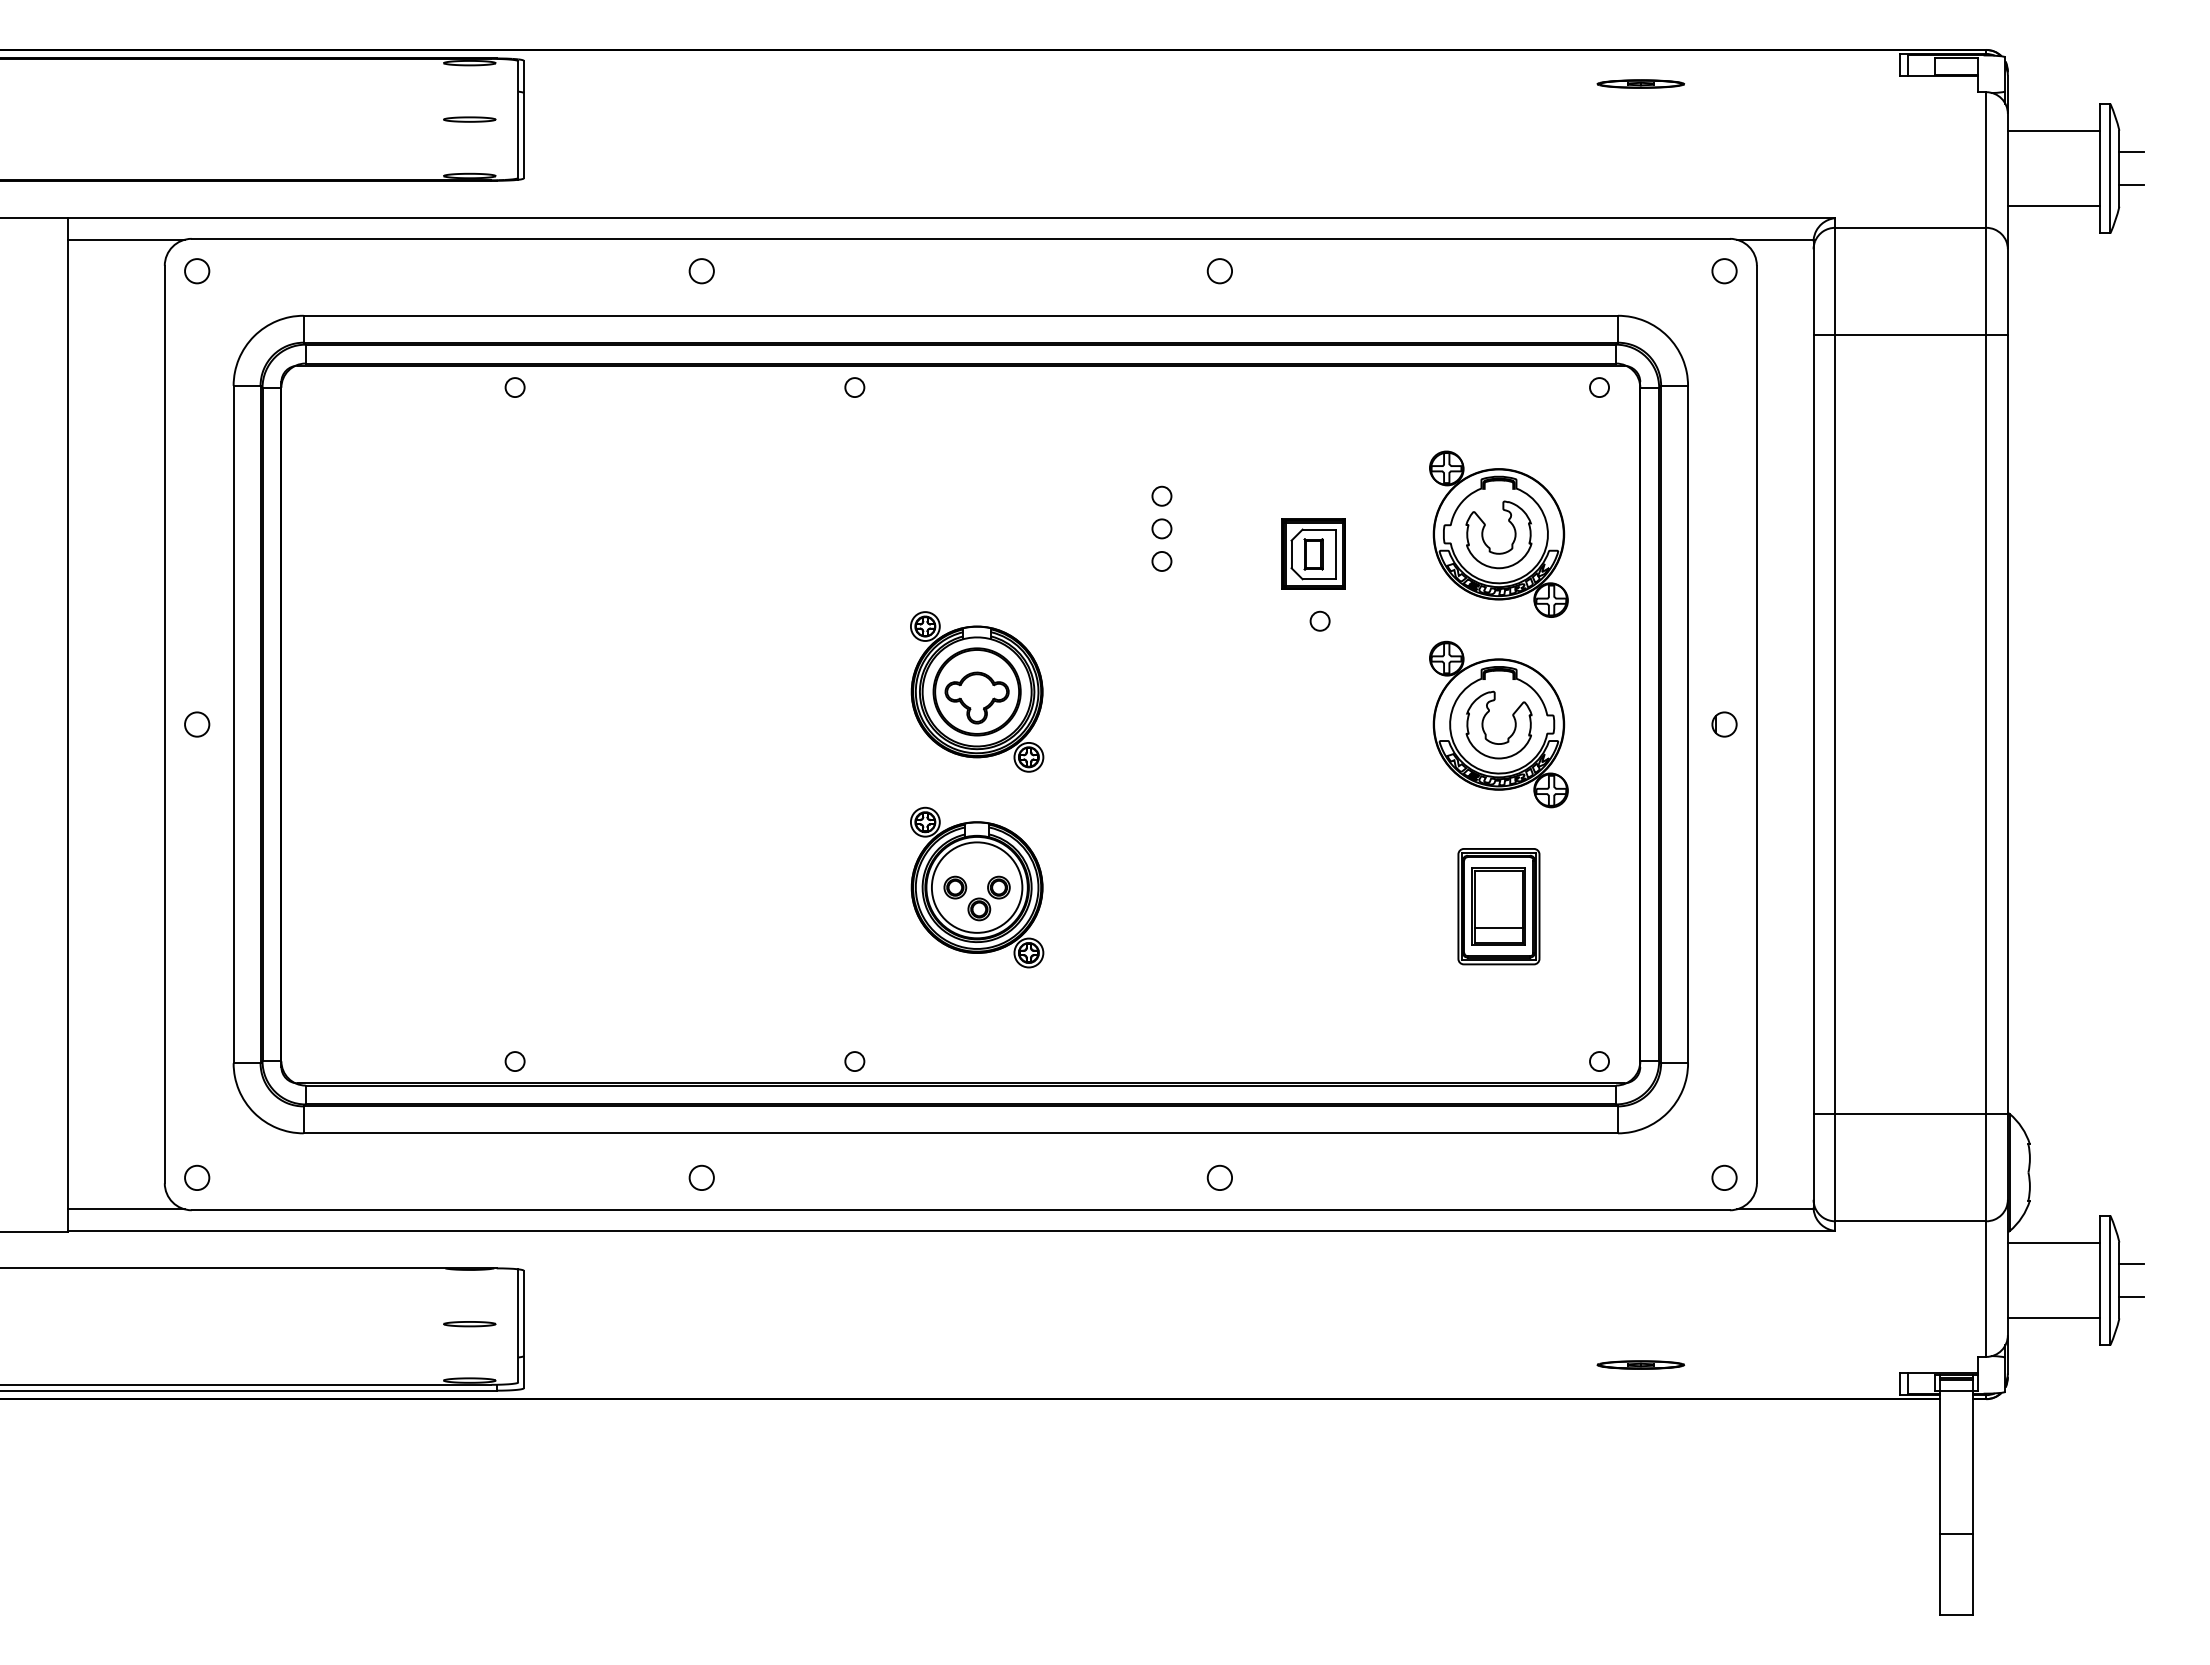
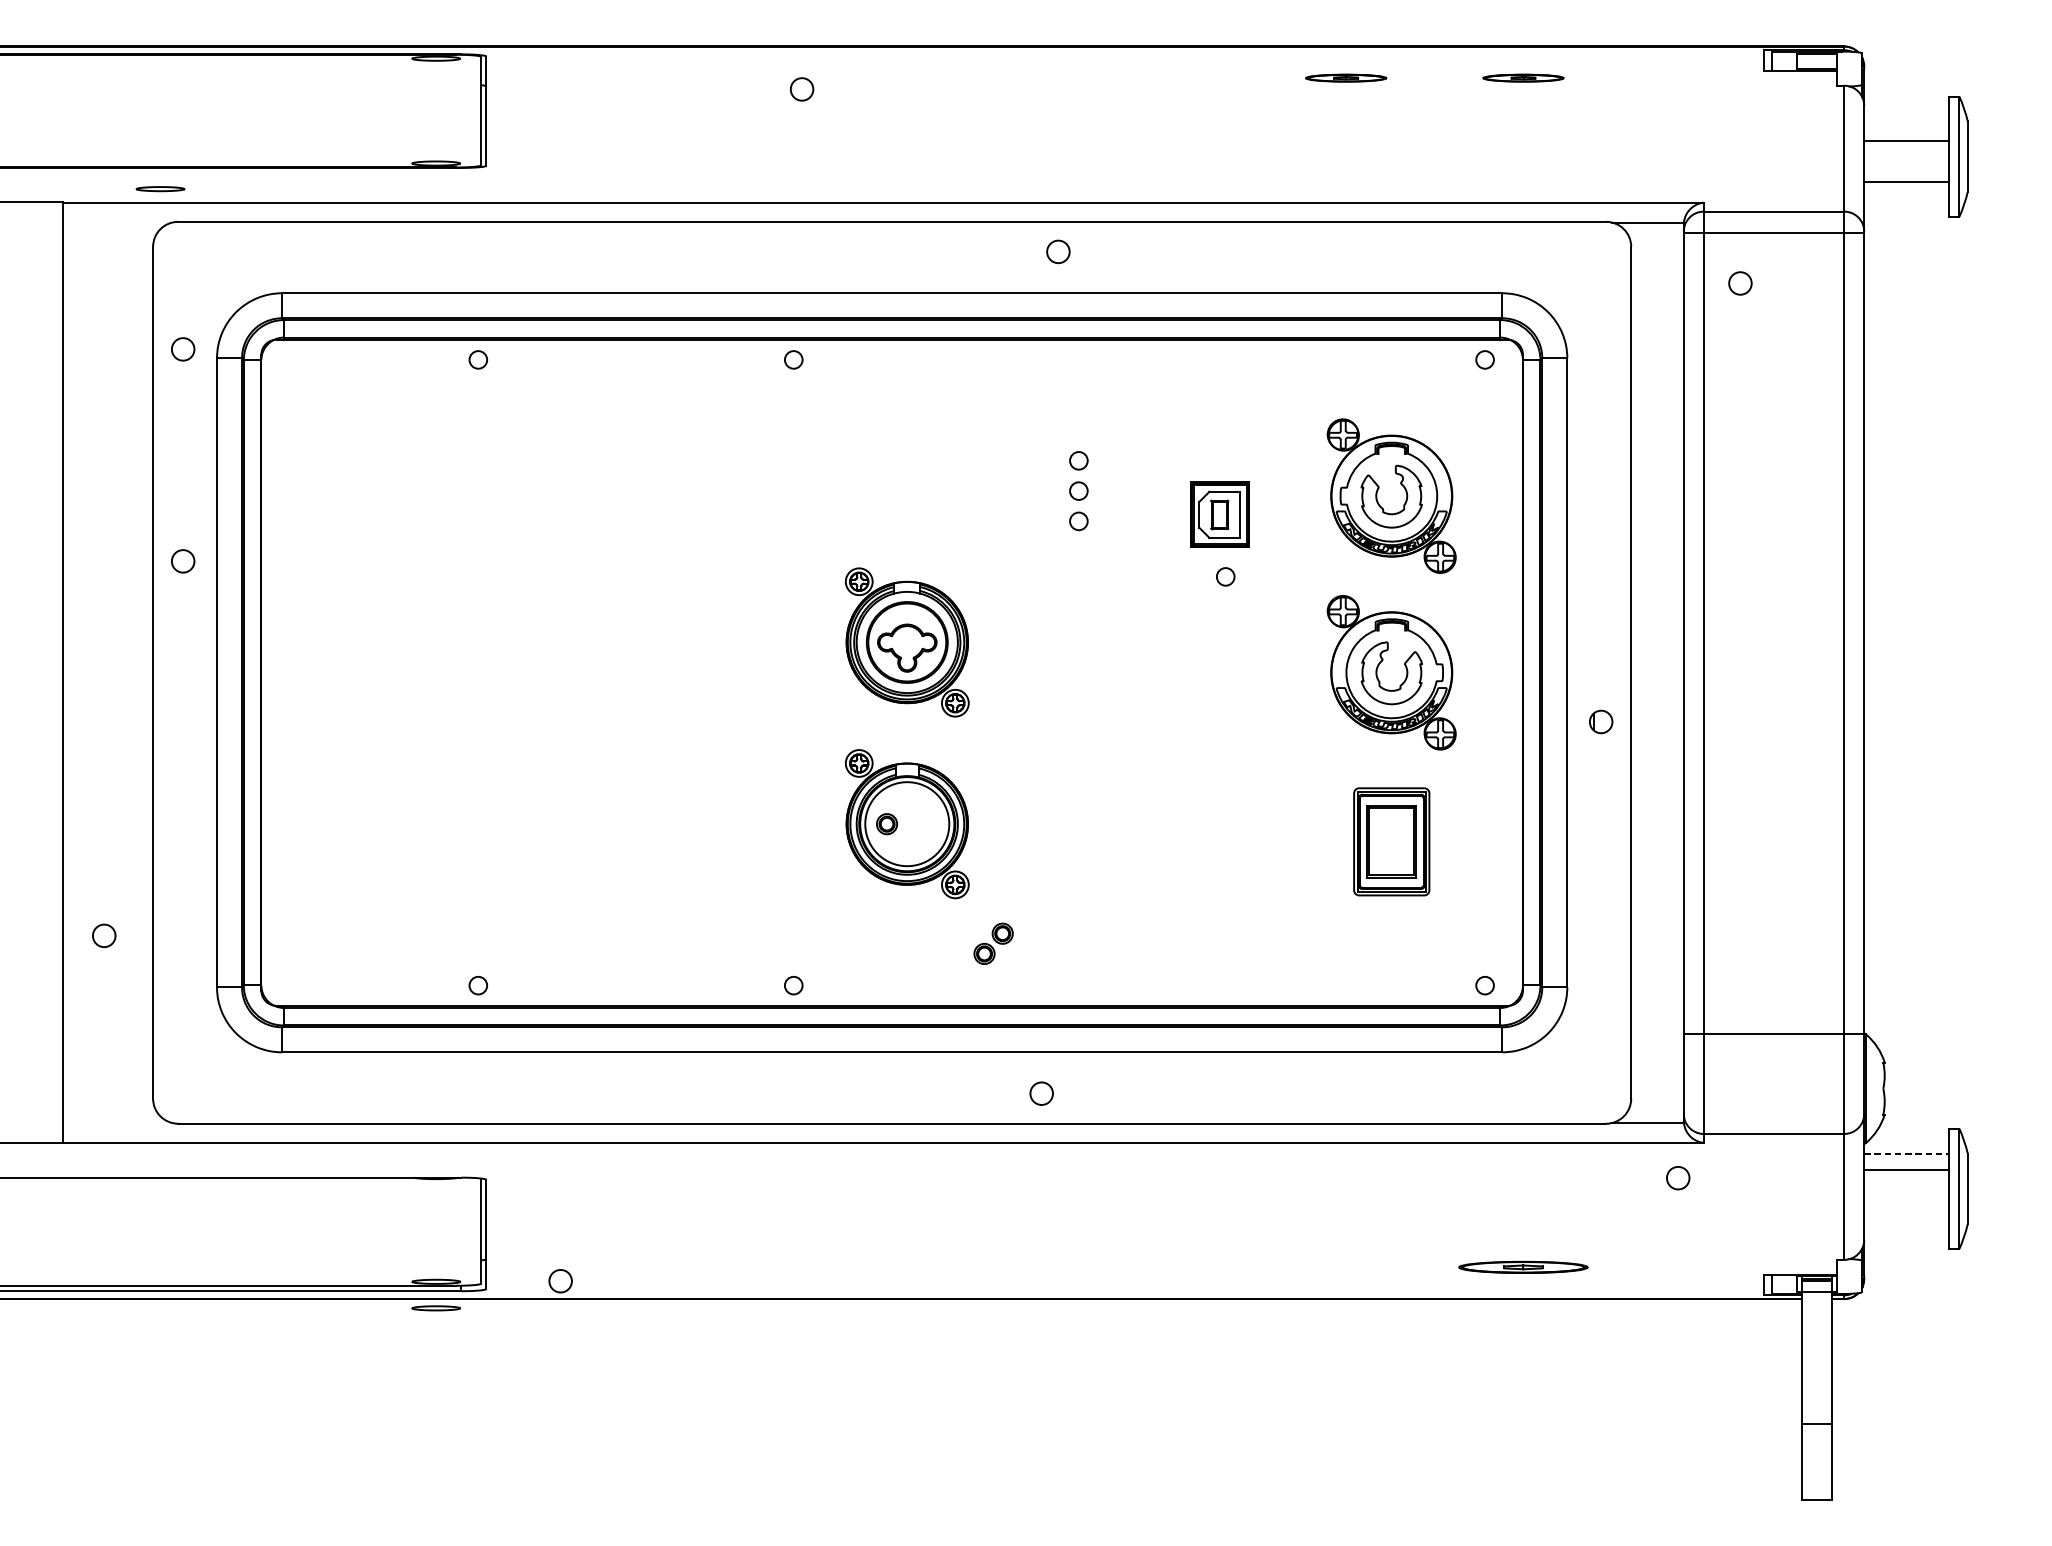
part: (1449, 83) -> (1345, 77), added
part: (469, 119) -> (160, 189), moved
line: (2053, 130) -> (1906, 181), moved
line: (2131, 152) -> (1979, 141), removed
line: (2131, 184) -> (1979, 171), removed
line: (2053, 206) -> (1906, 140), moved
line: (126, 239) -> (117, 222), removed
part: (197, 271) -> (183, 349), moved
part: (701, 271) -> (801, 89), moved
part: (1219, 271) -> (1058, 252), moved
part: (1724, 271) -> (1740, 283), moved
line: (1910, 335) -> (1773, 232), moved
part: (197, 724) -> (183, 561), moved
part: (1724, 724) -> (1601, 721), moved
part: (988, 898) -> (993, 943), moved
line: (1498, 928) -> (1391, 862), removed
part: (197, 1177) -> (104, 935), moved
part: (701, 1177) -> (560, 1280), moved
part: (1219, 1177) -> (1041, 1093), moved
part: (1724, 1177) -> (1678, 1177), moved
line: (126, 1209) -> (117, 1123), removed
line: (2053, 1242) -> (1906, 1153), solid -> dashed
line: (2131, 1264) -> (1979, 1174), removed
line: (2131, 1296) -> (1979, 1203), removed
line: (2053, 1318) -> (1906, 1170), moved
part: (469, 1324) -> (436, 1308), moved
part: (1640, 1364) -> (1523, 1266), size x1.6

